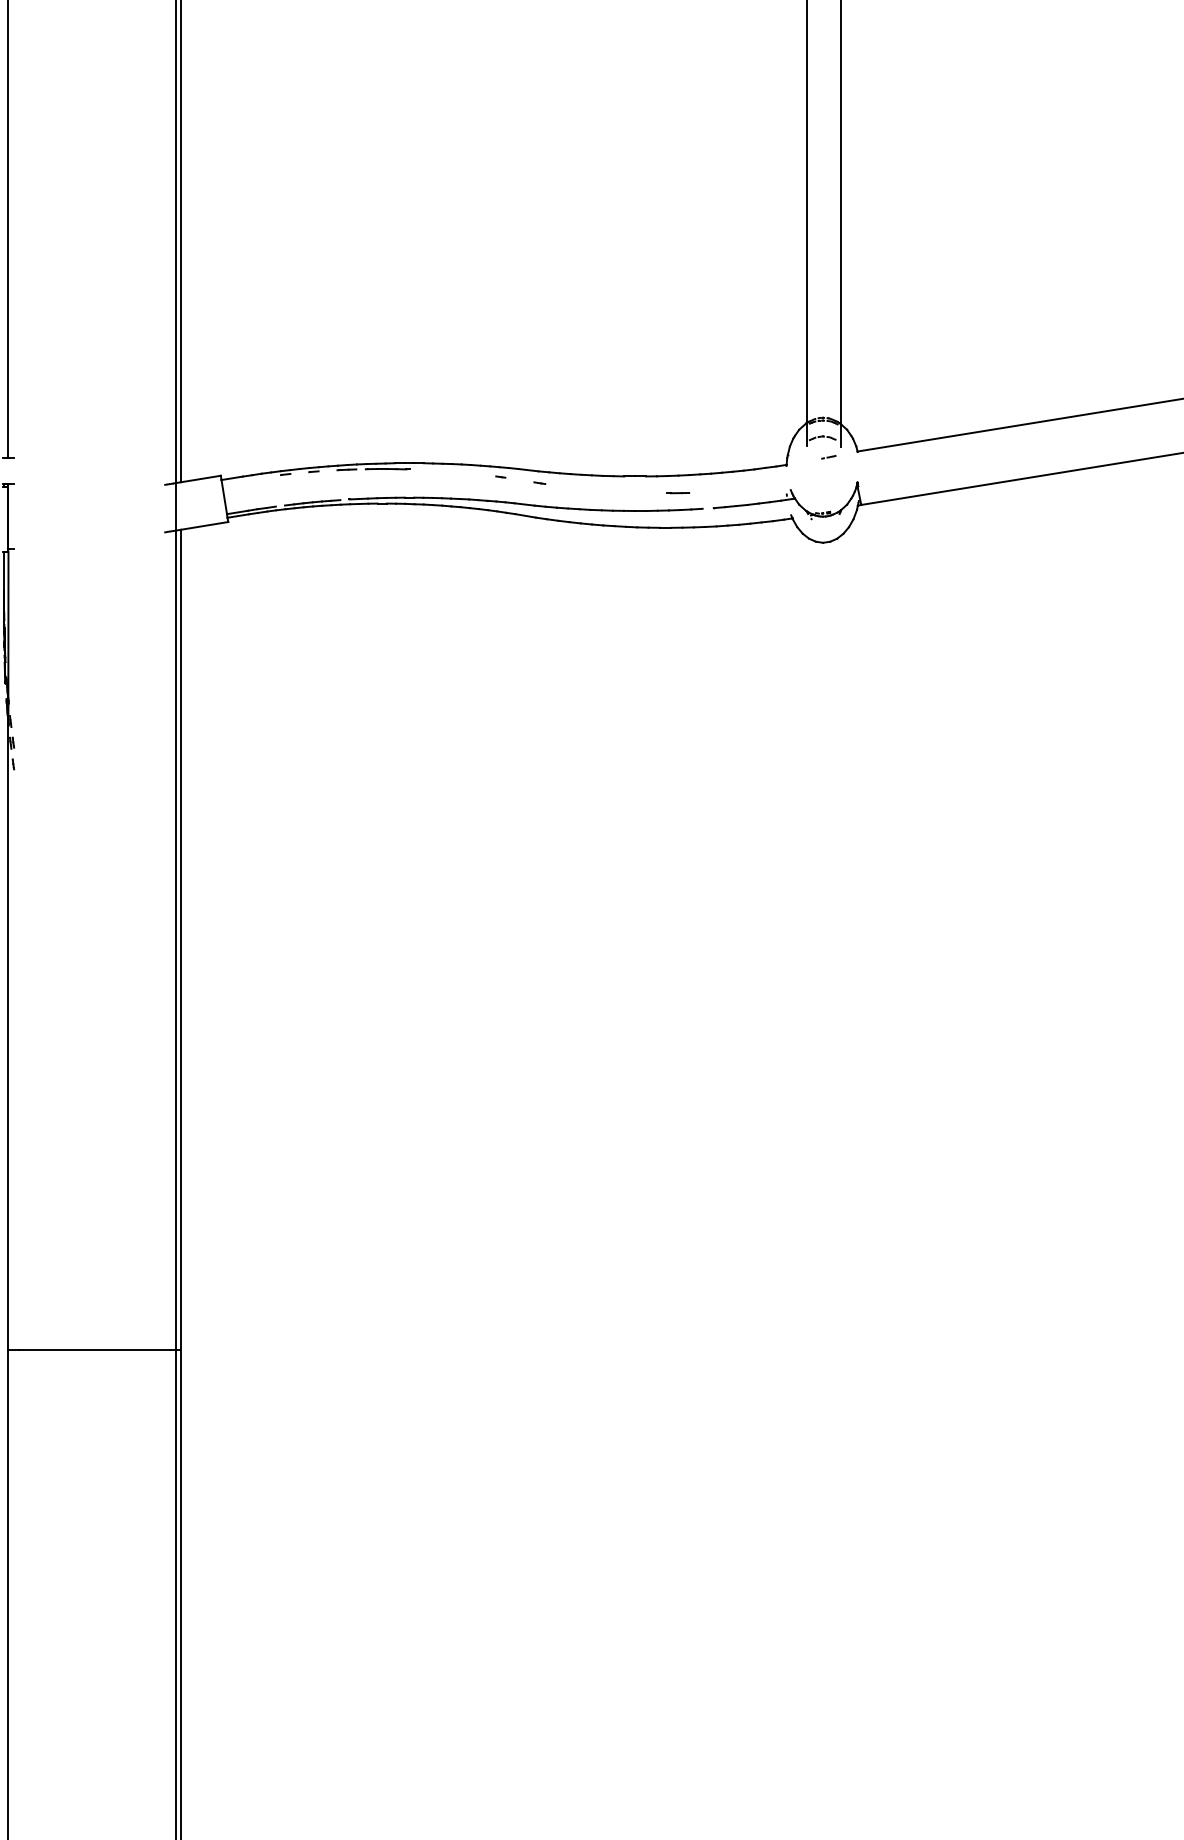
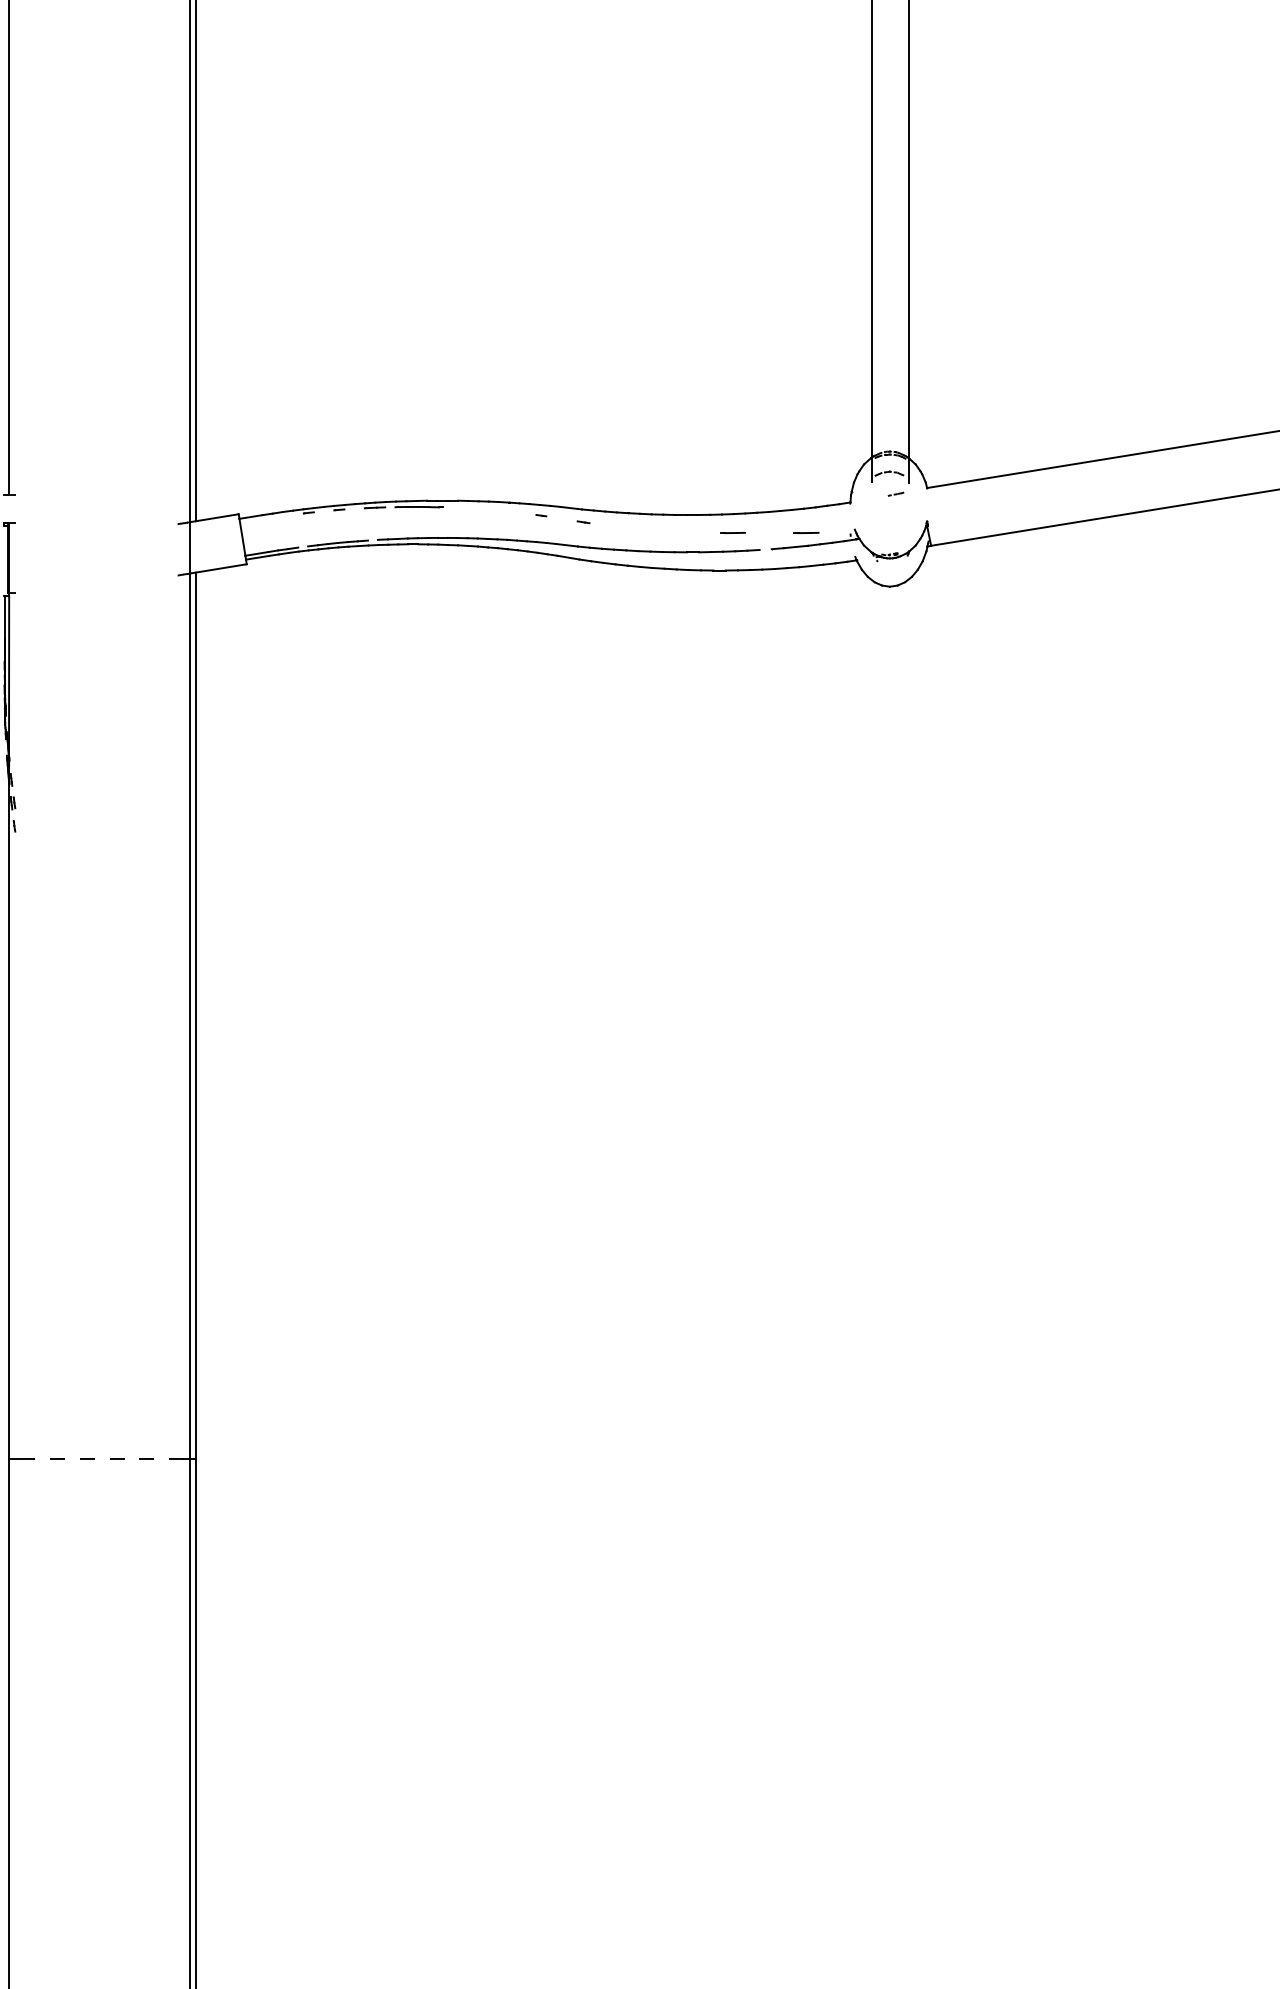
line: (746, 493) -> (807, 533), added
line: (94, 1349) -> (102, 1458), solid -> dashed

